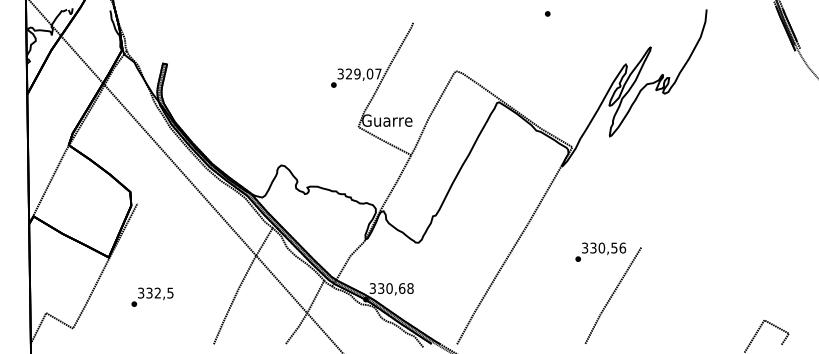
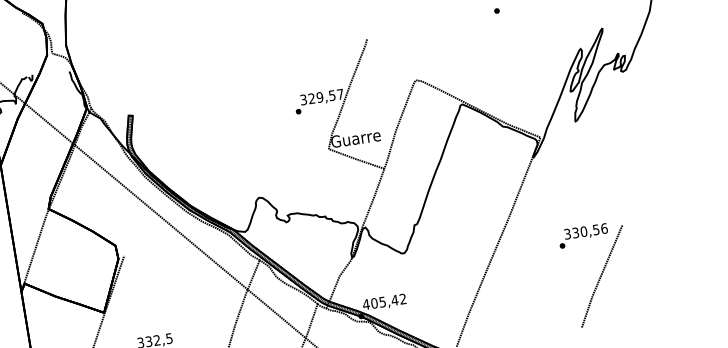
text: (369, 73) -> (331, 95), 329,07 -> 329,57
text: (391, 288) -> (384, 301), 330,68 -> 405,42

